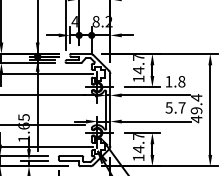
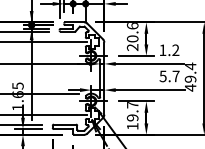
text: (138, 68) -> (132, 37), 14.7 -> 20.6
text: (181, 81) -> (175, 50), 1.8 -> 1.2
text: (138, 149) -> (132, 118), 14.7 -> 19.7

